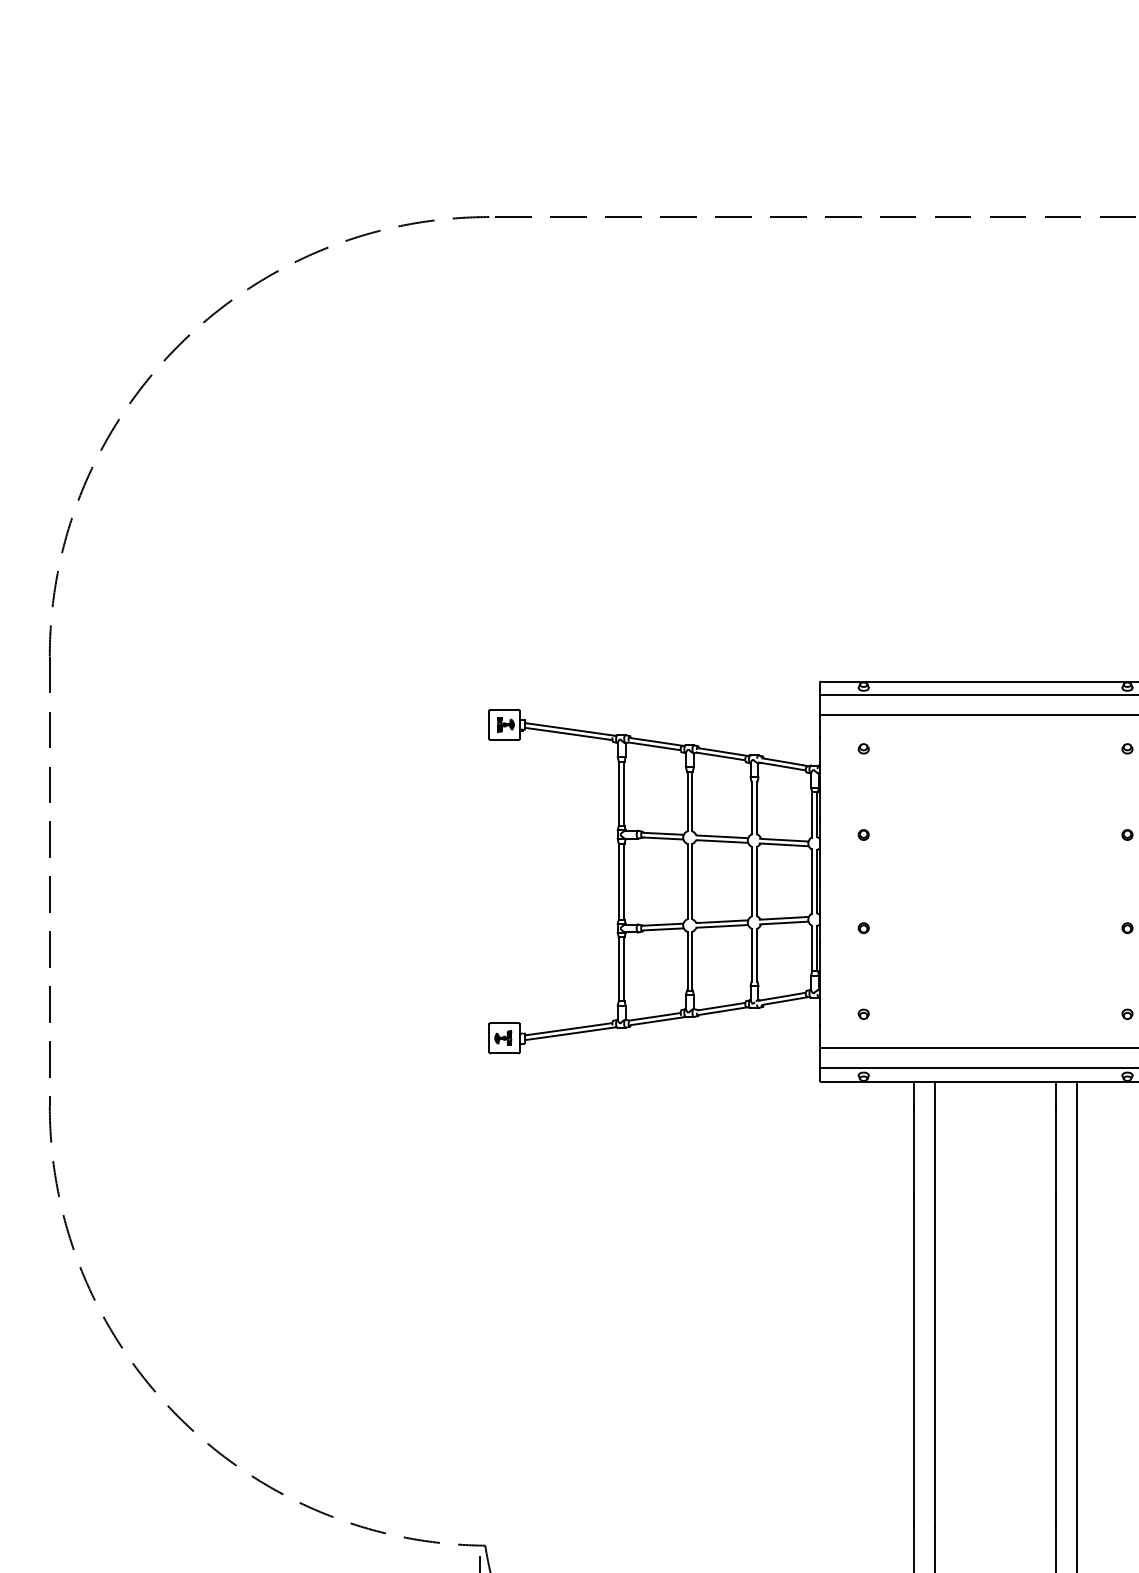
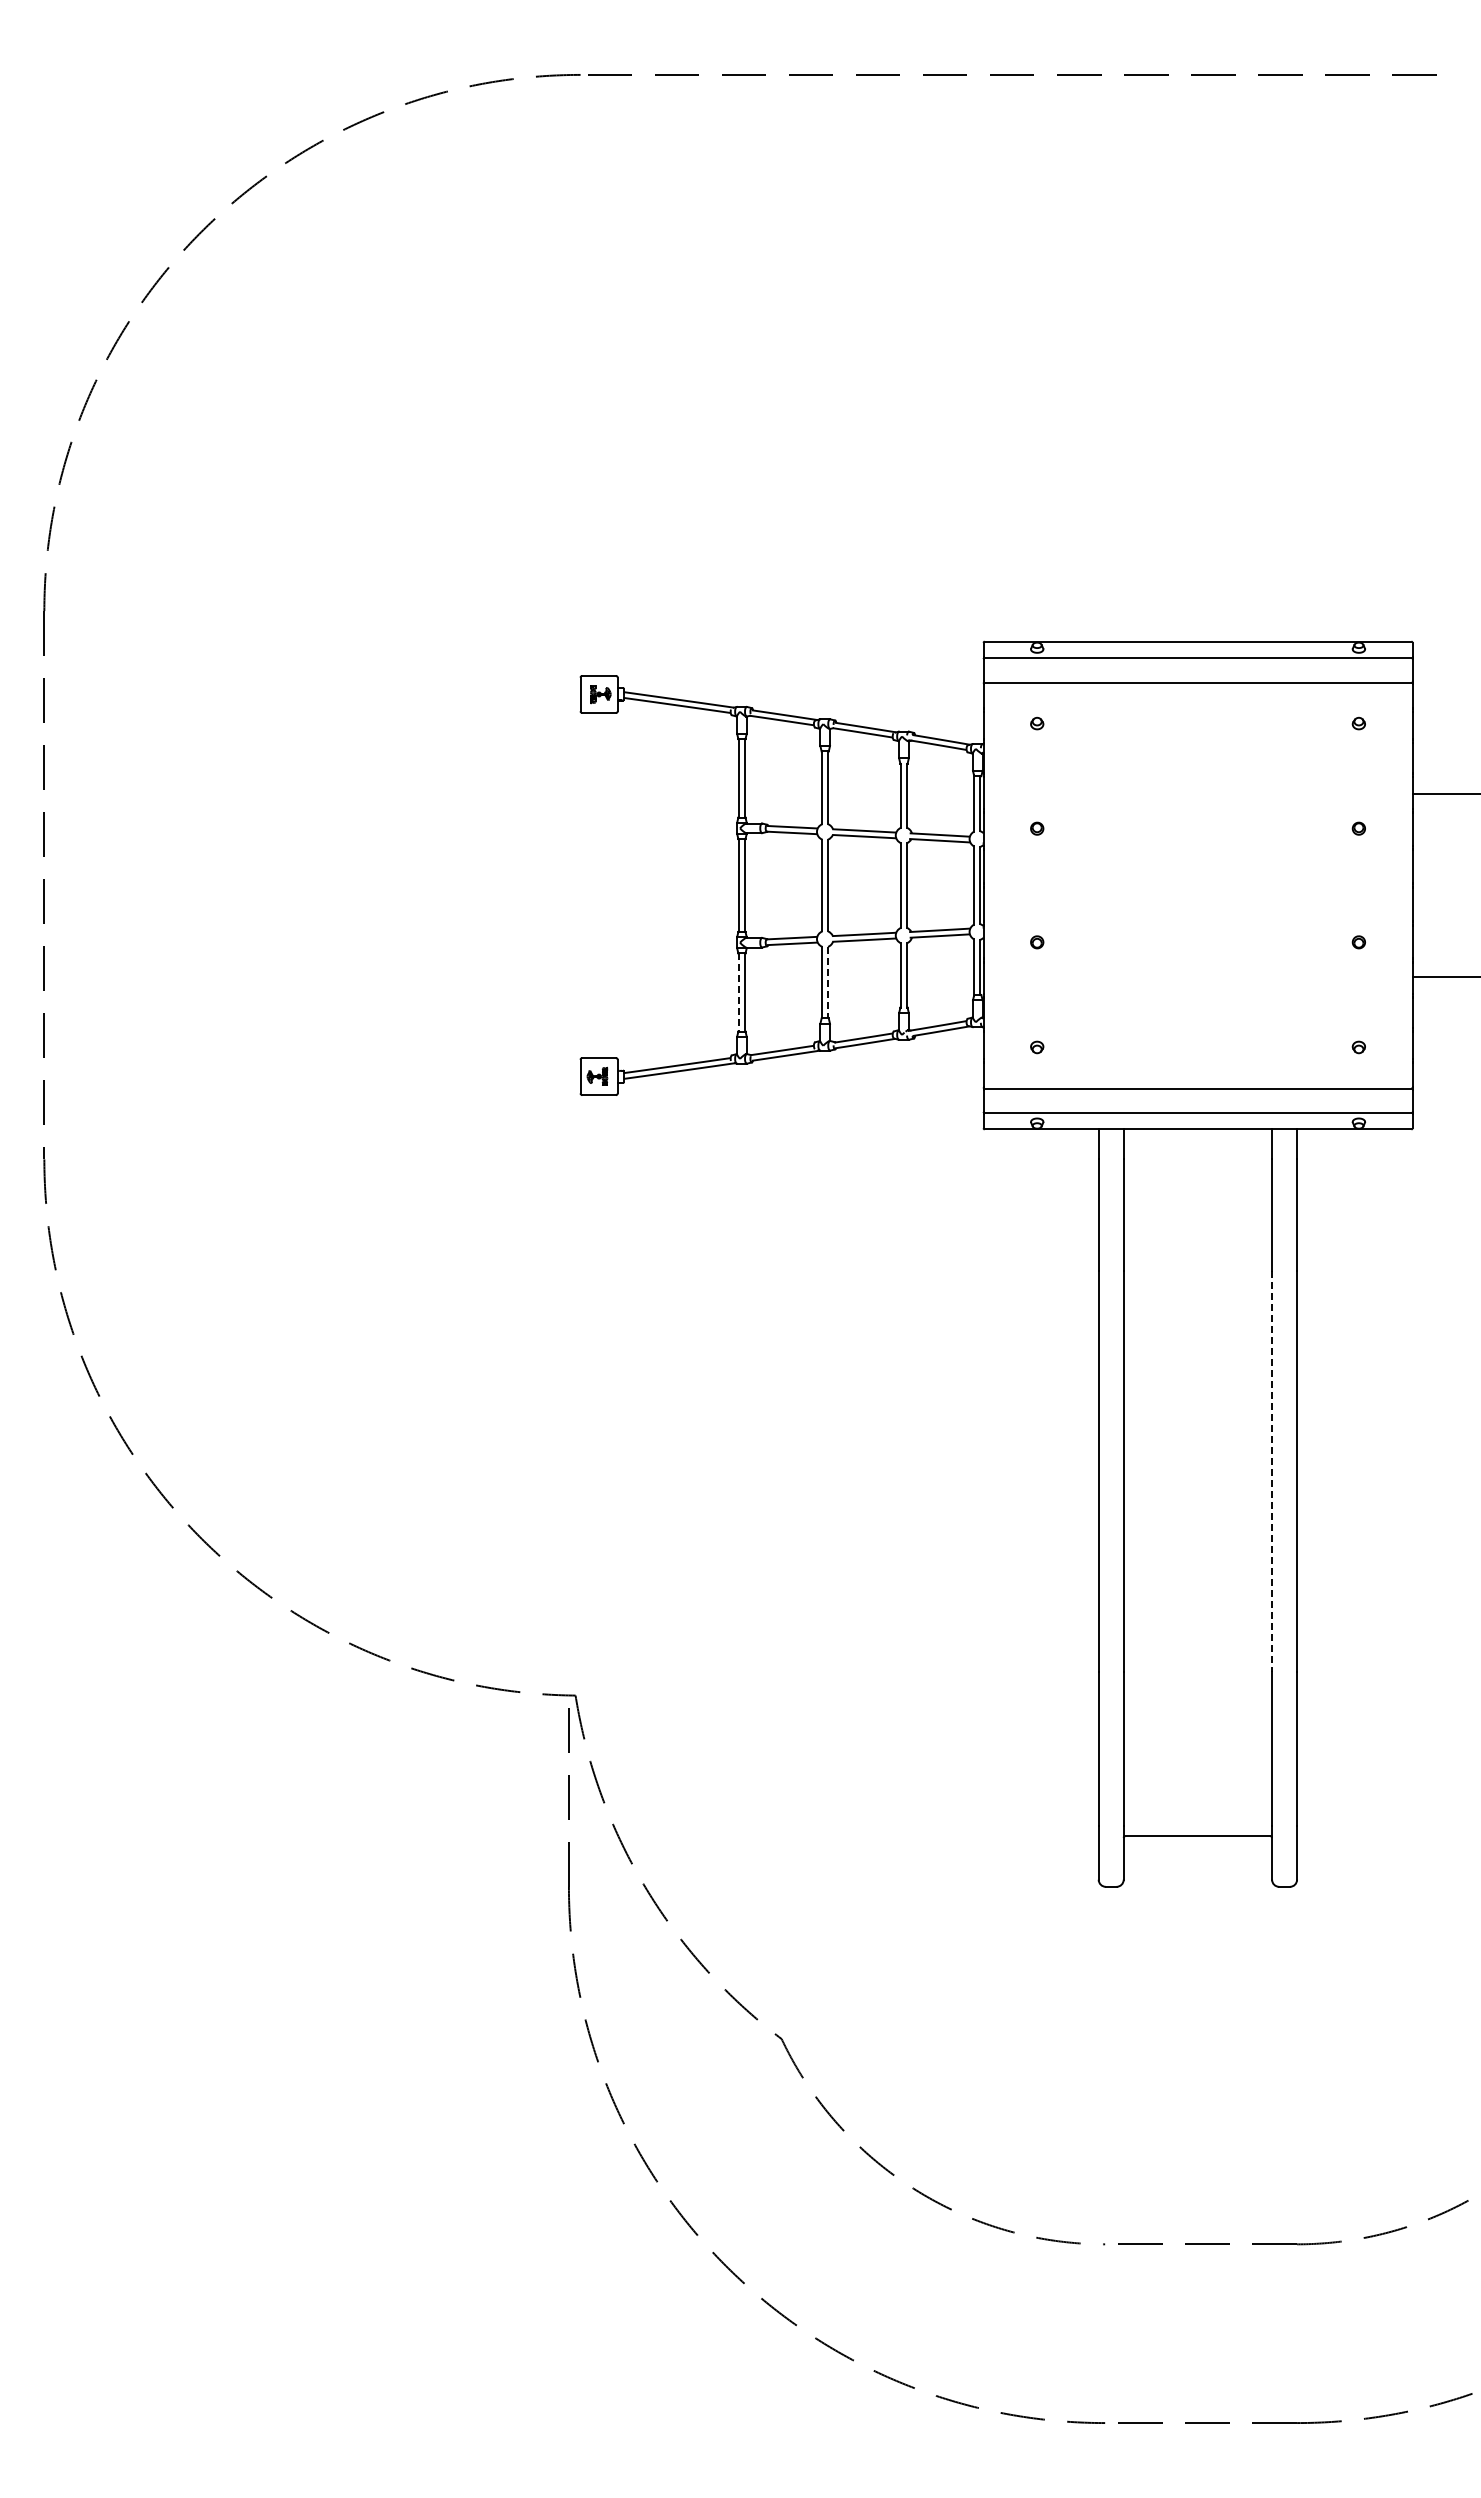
line: (692, 961) -> (828, 982), solid -> dashed
line: (619, 970) -> (739, 993), solid -> dashed
line: (1056, 1361) -> (1272, 1471), solid -> dashed

